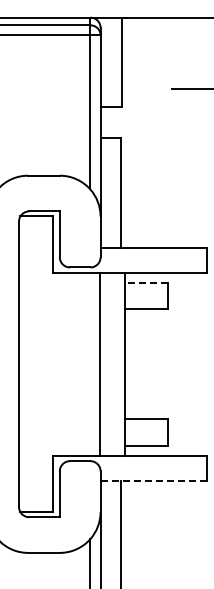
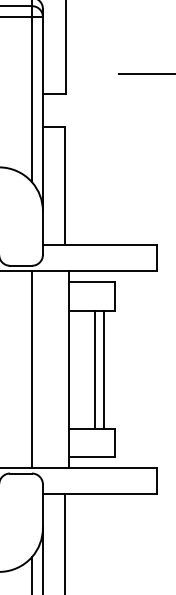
line: (145, 282) -> (91, 281), dashed -> solid
line: (100, 364) -> (32, 369), moved
line: (148, 364) -> (94, 369), added
line: (157, 364) -> (103, 369), added
line: (154, 480) -> (100, 494), dashed -> solid

